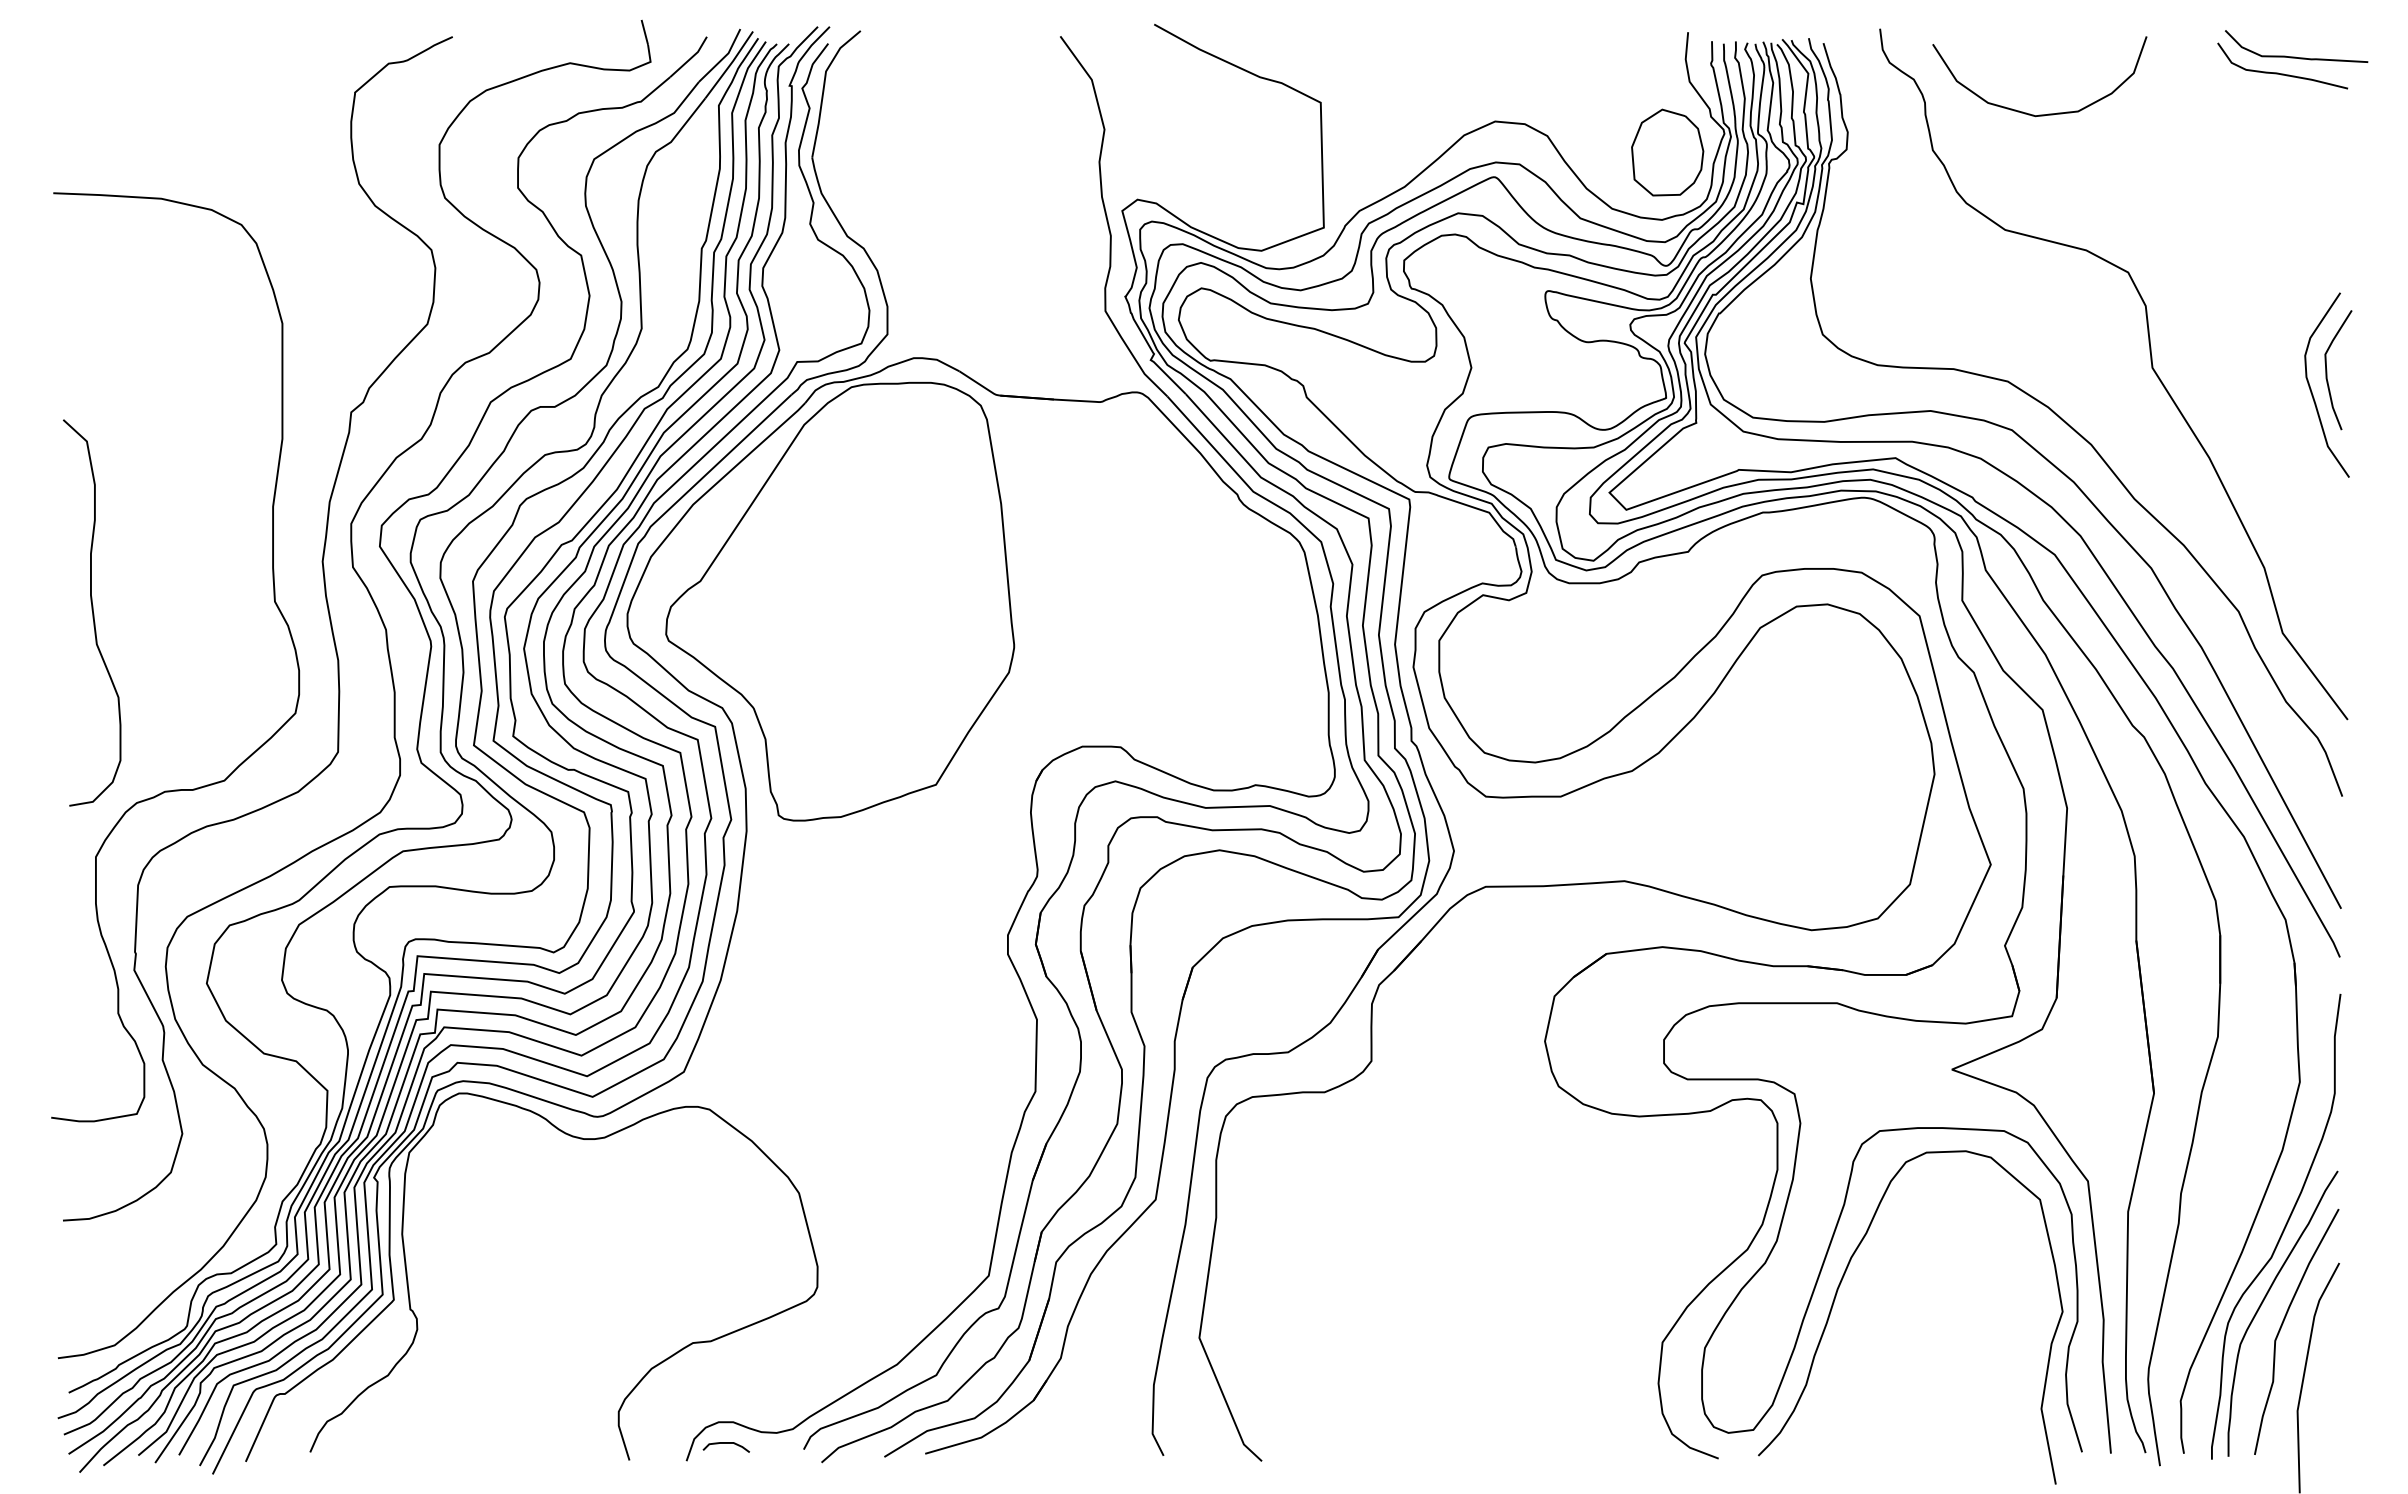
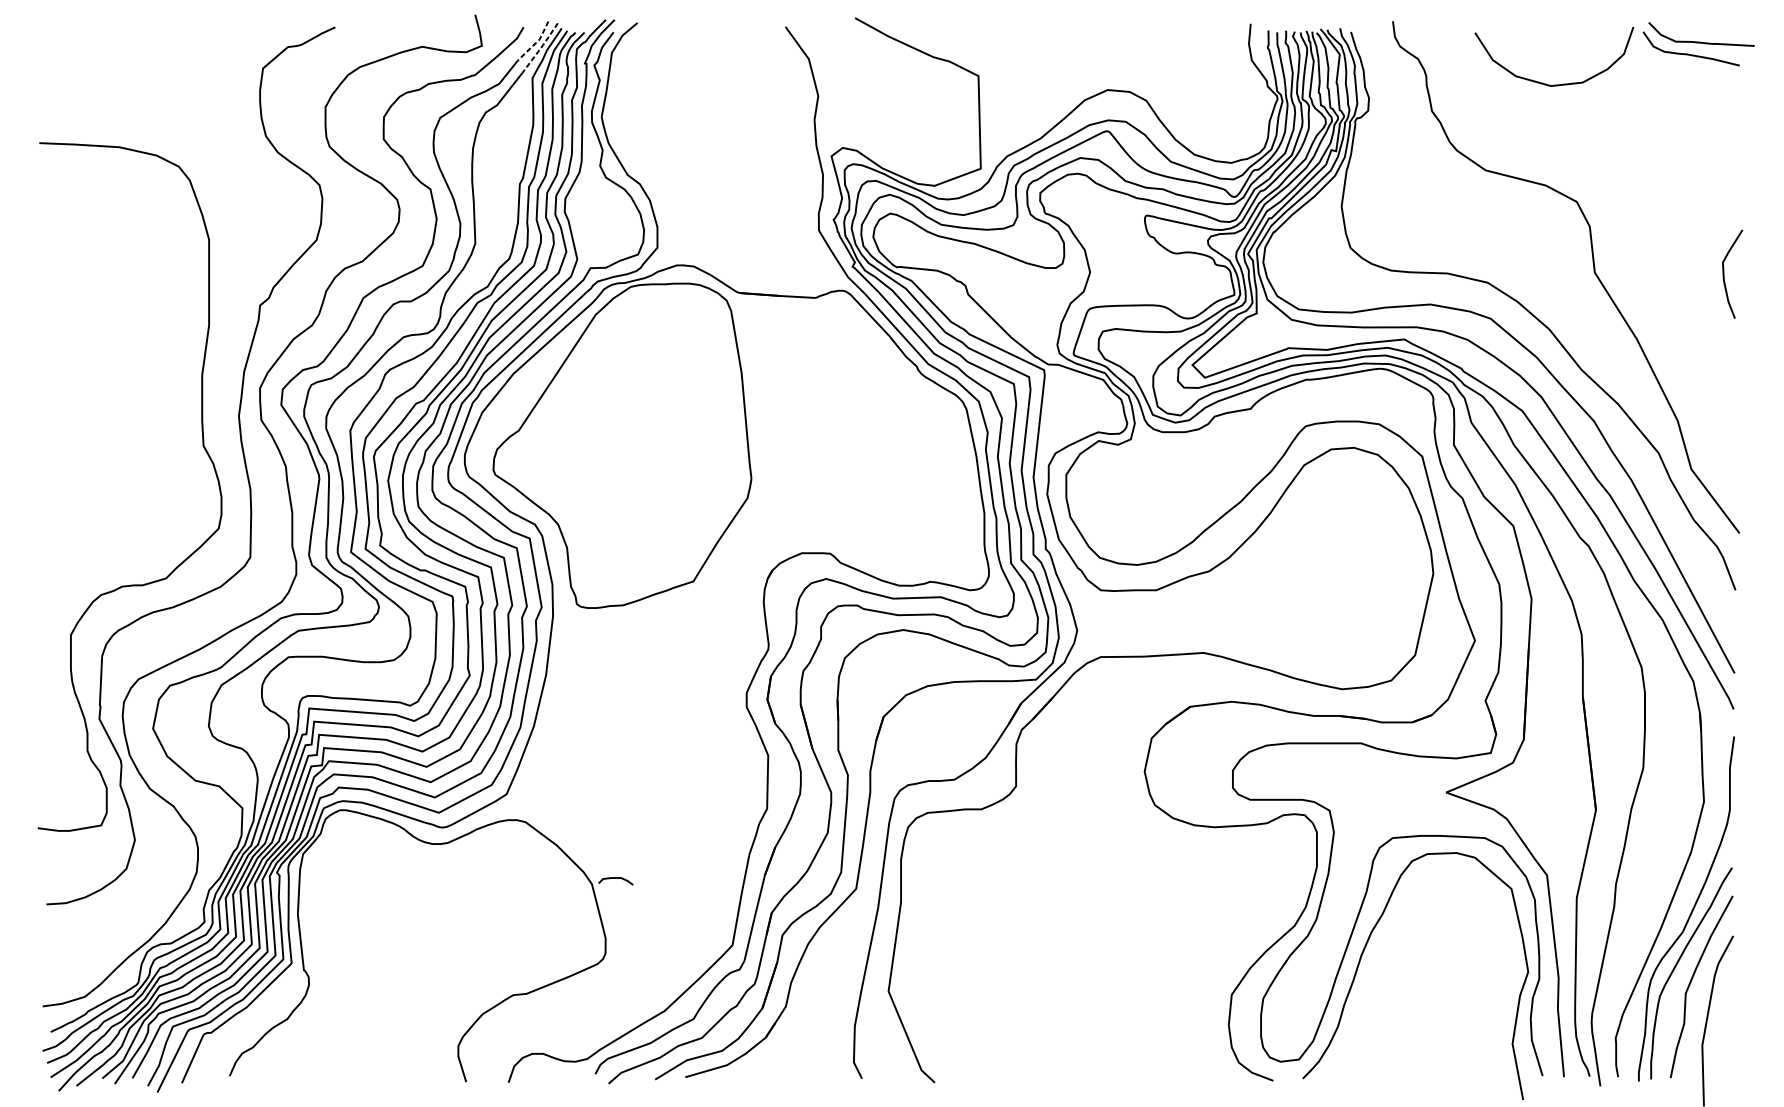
line: (723, 58) -> (535, 43), solid -> dashed
line: (730, 65) -> (541, 48), solid -> dashed
curve: (2039, 114) -> (1554, 84), moved
part: (1667, 152) -> (1235, 112), removed
curve: (2311, 388) -> (1712, 287), removed
curve: (92, 612) -> (68, 453), removed
curve: (725, 1443) -> (615, 878), moved

